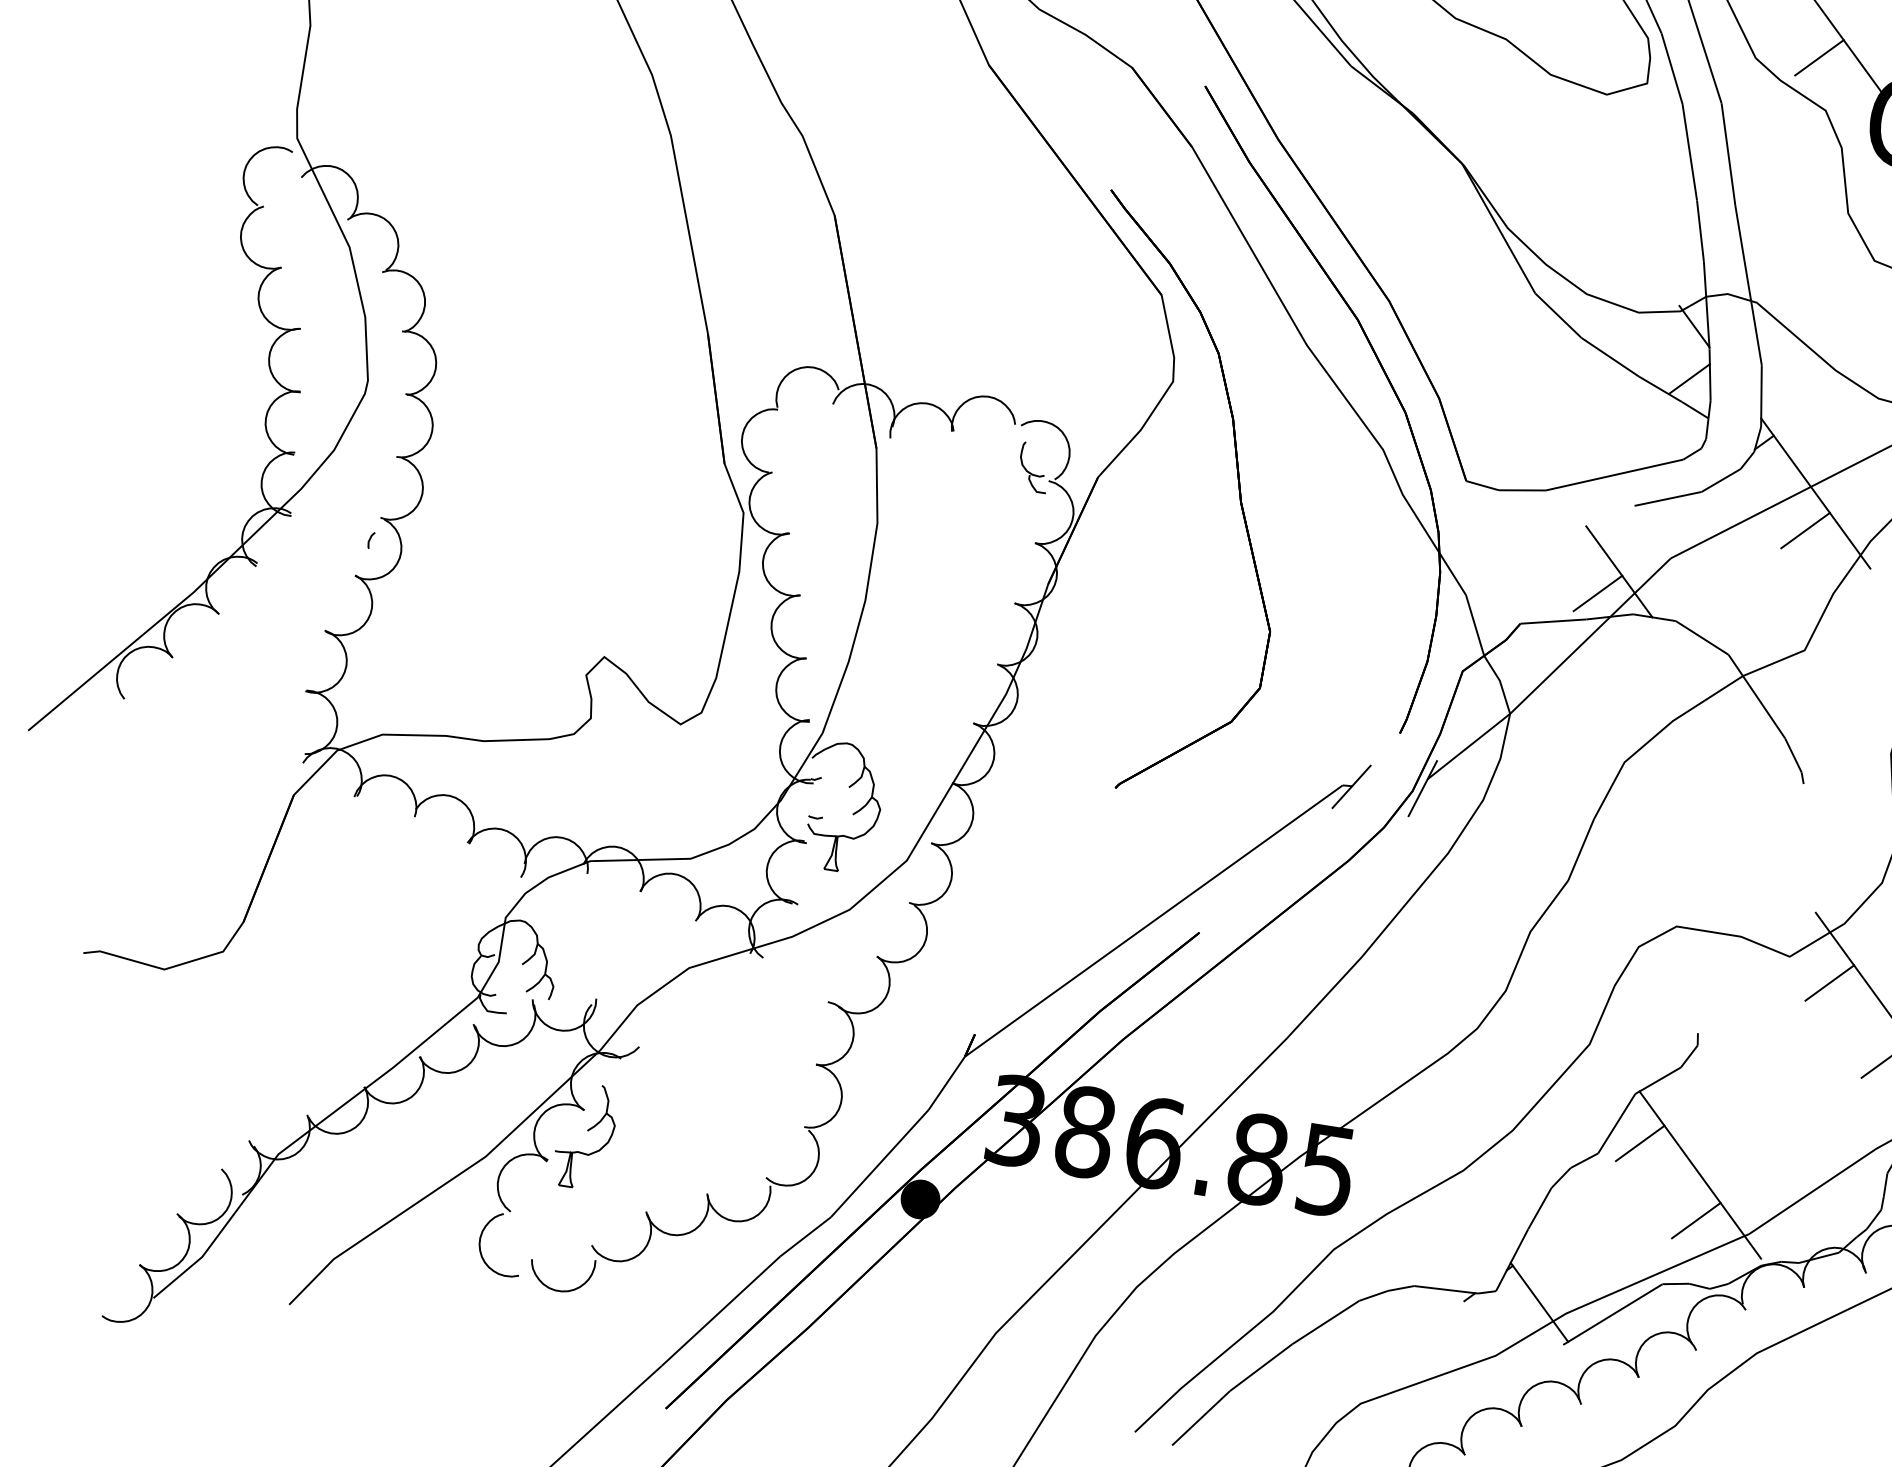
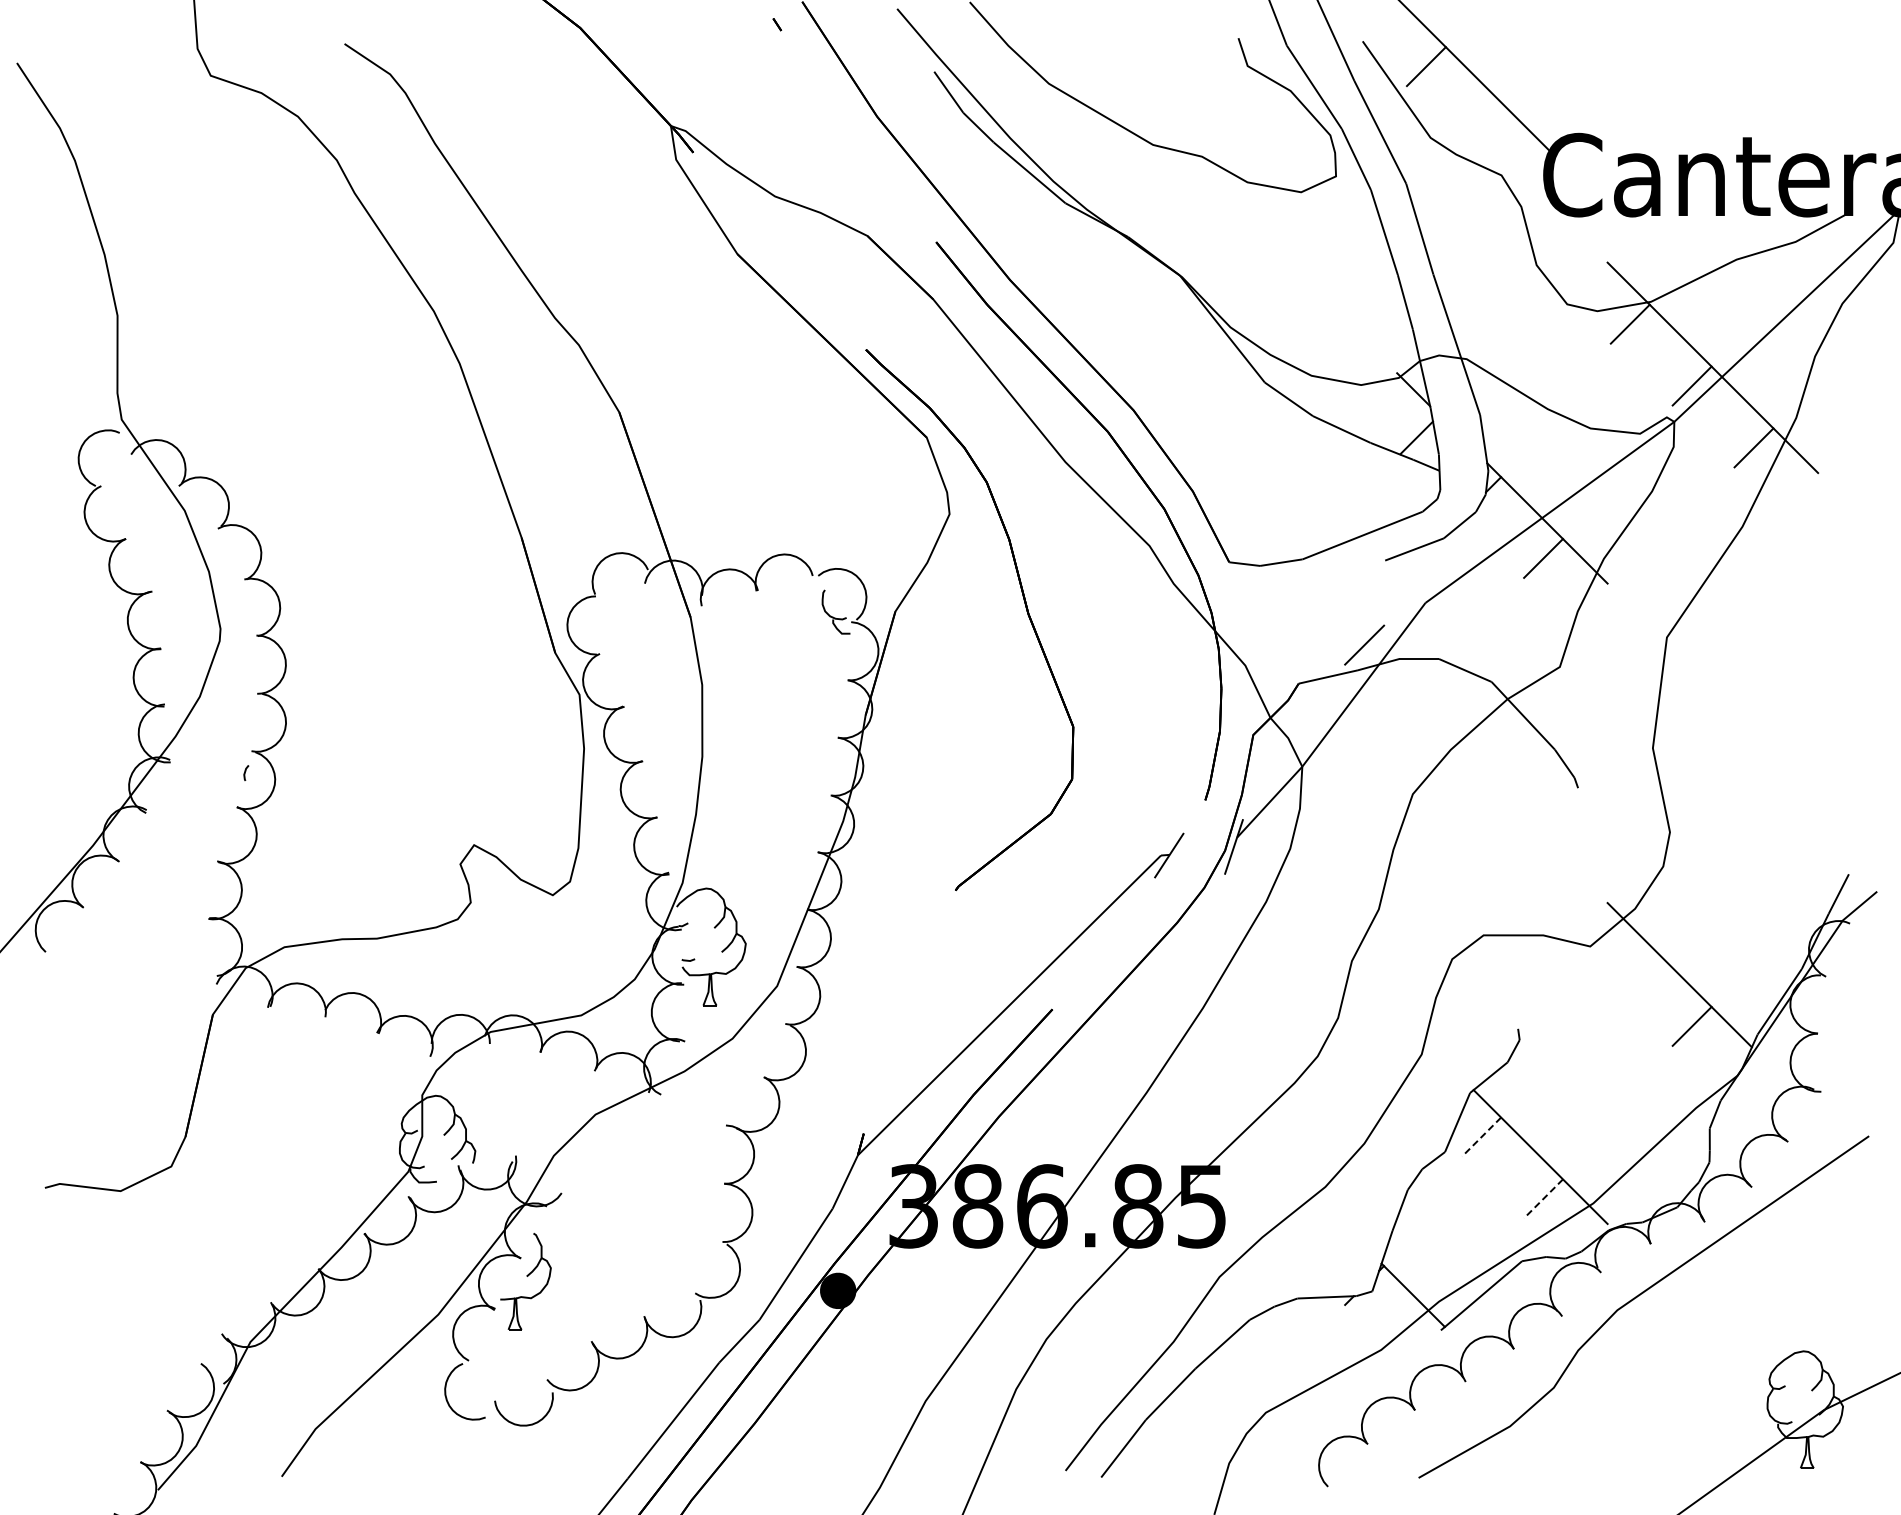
line: (1818, 57) -> (1487, 128), removed
line: (1618, 571) -> (1380, 622), removed
line: (1828, 982) -> (1629, 964), removed
line: (1640, 1142) -> (1481, 1136), solid -> dashed
line: (1696, 1220) -> (1543, 1198), solid -> dashed

